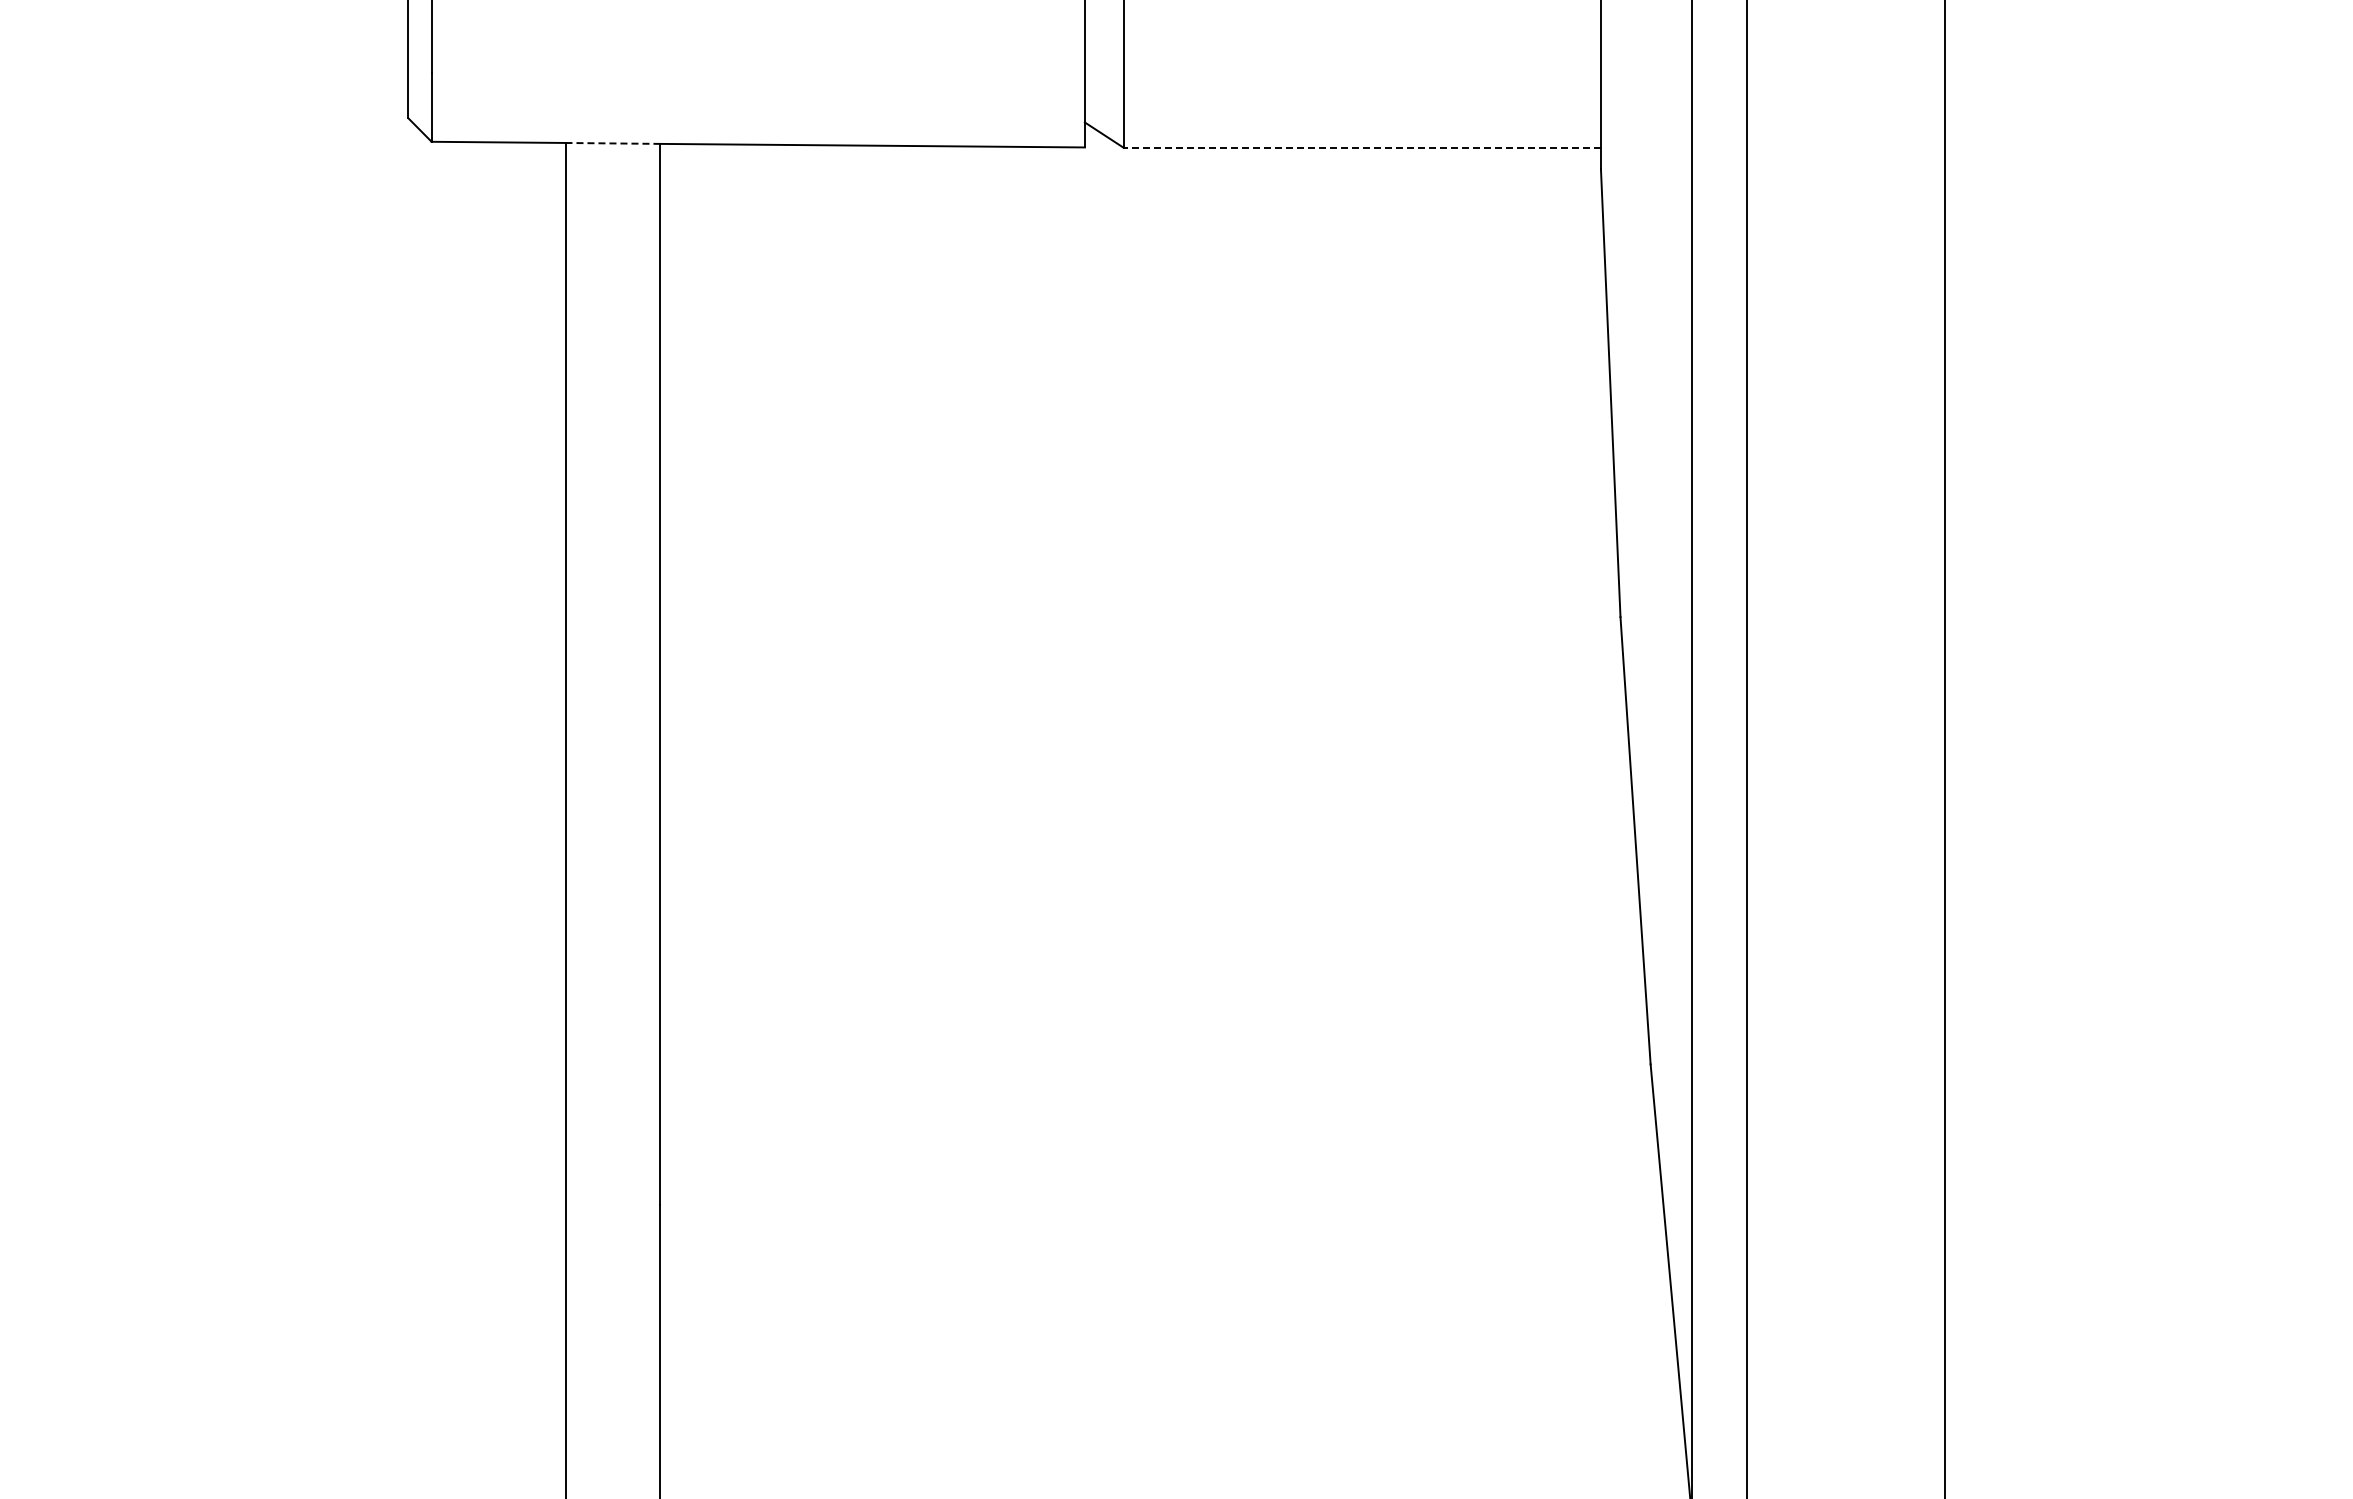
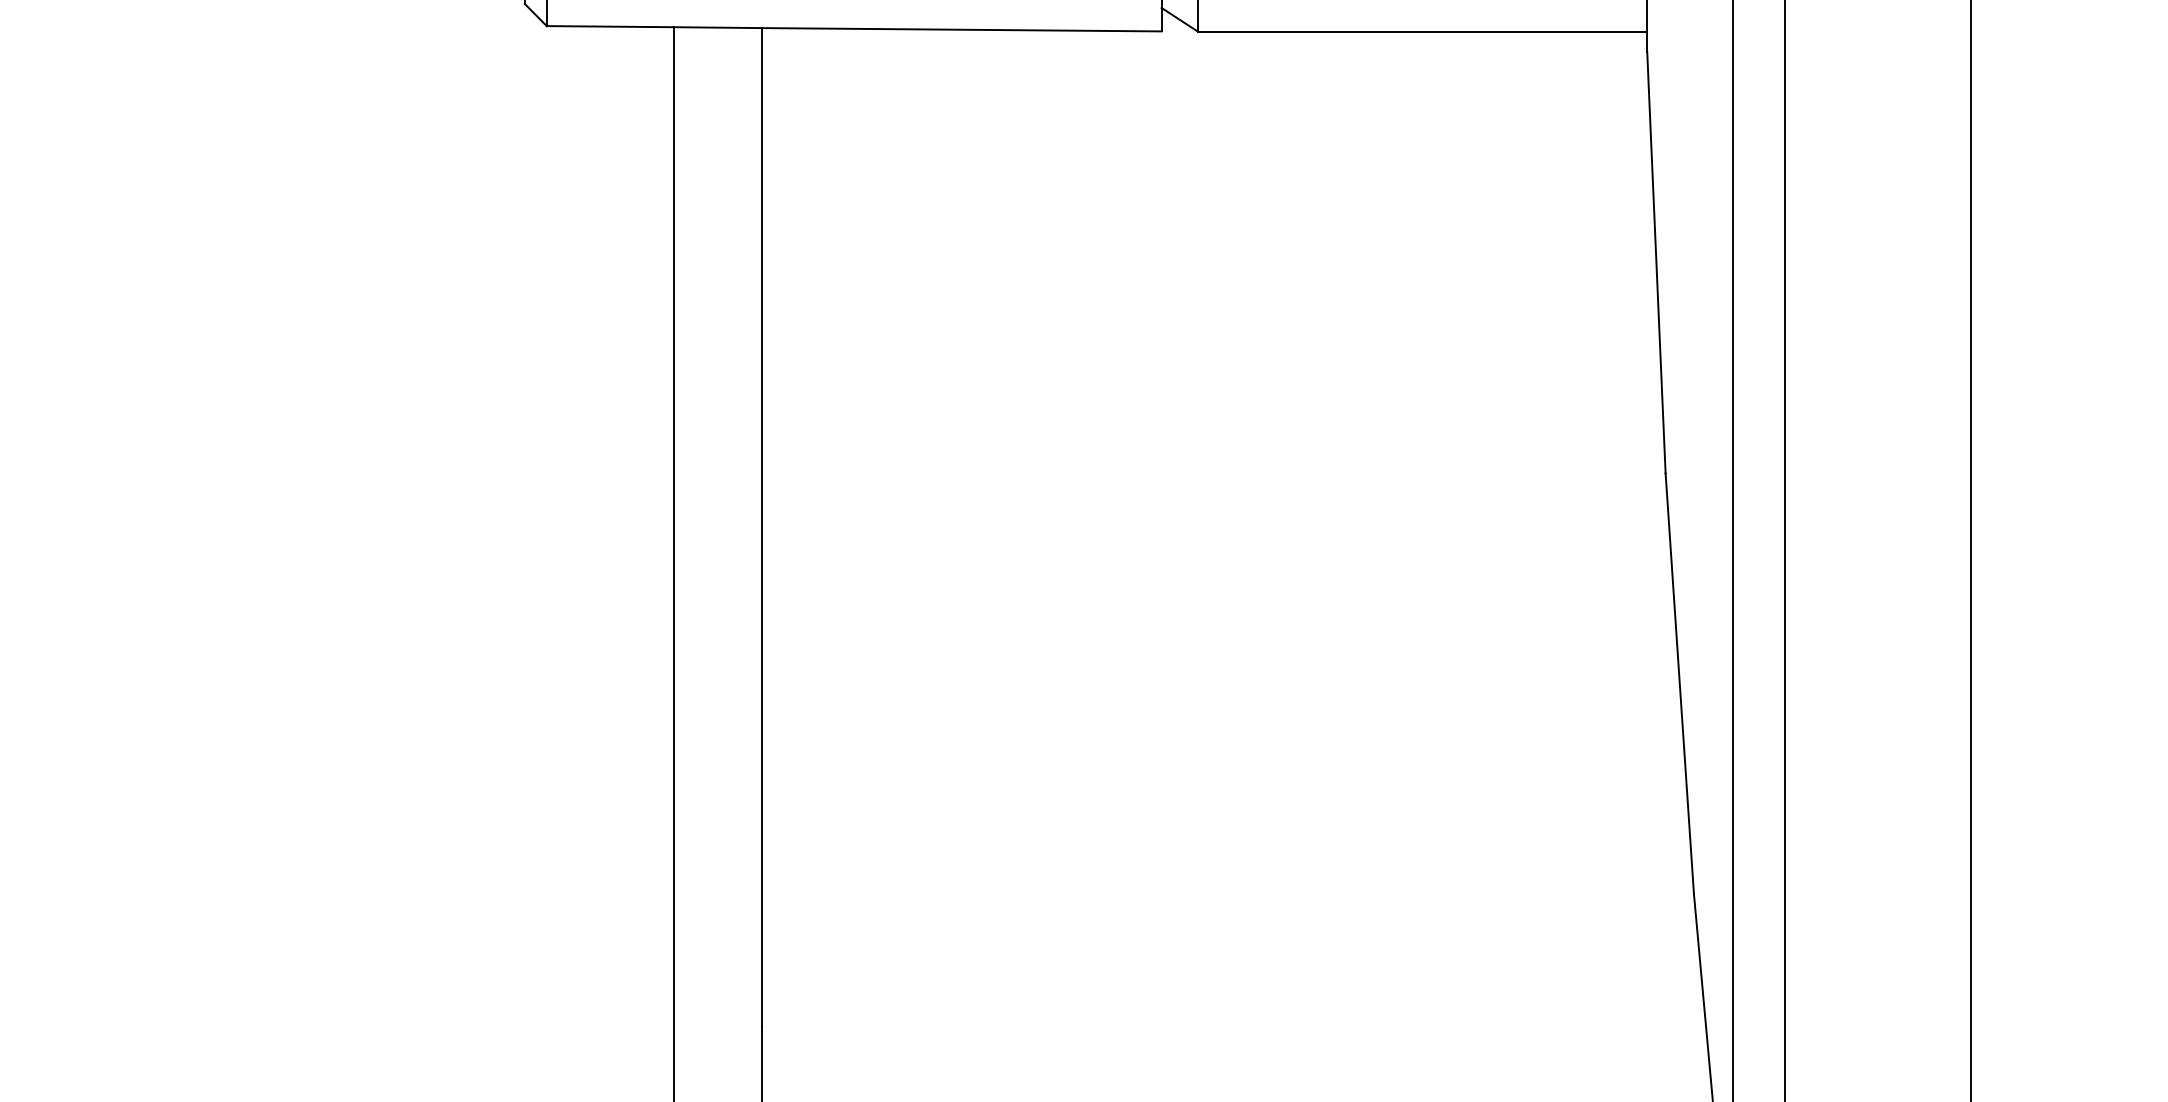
line: (612, 143) -> (716, 27), dashed -> solid
line: (1362, 147) -> (1422, 31), dashed -> solid

